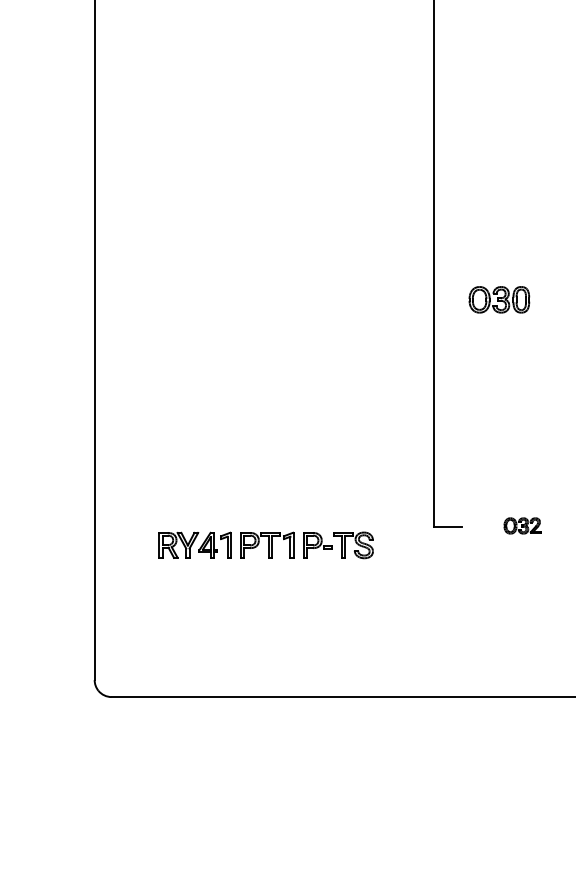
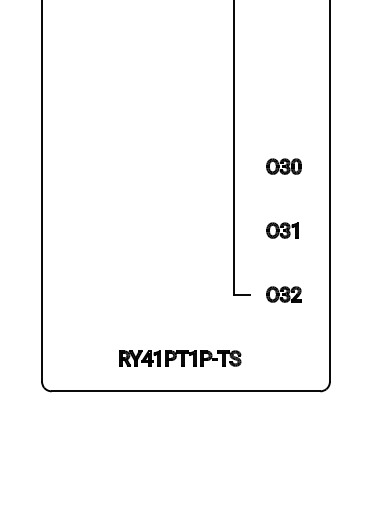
part: (498, 299) -> (283, 166), moved
part: (519, 412) -> (282, 230), added
part: (521, 525) -> (283, 294), size x1.67
part: (266, 545) -> (180, 358), moved

